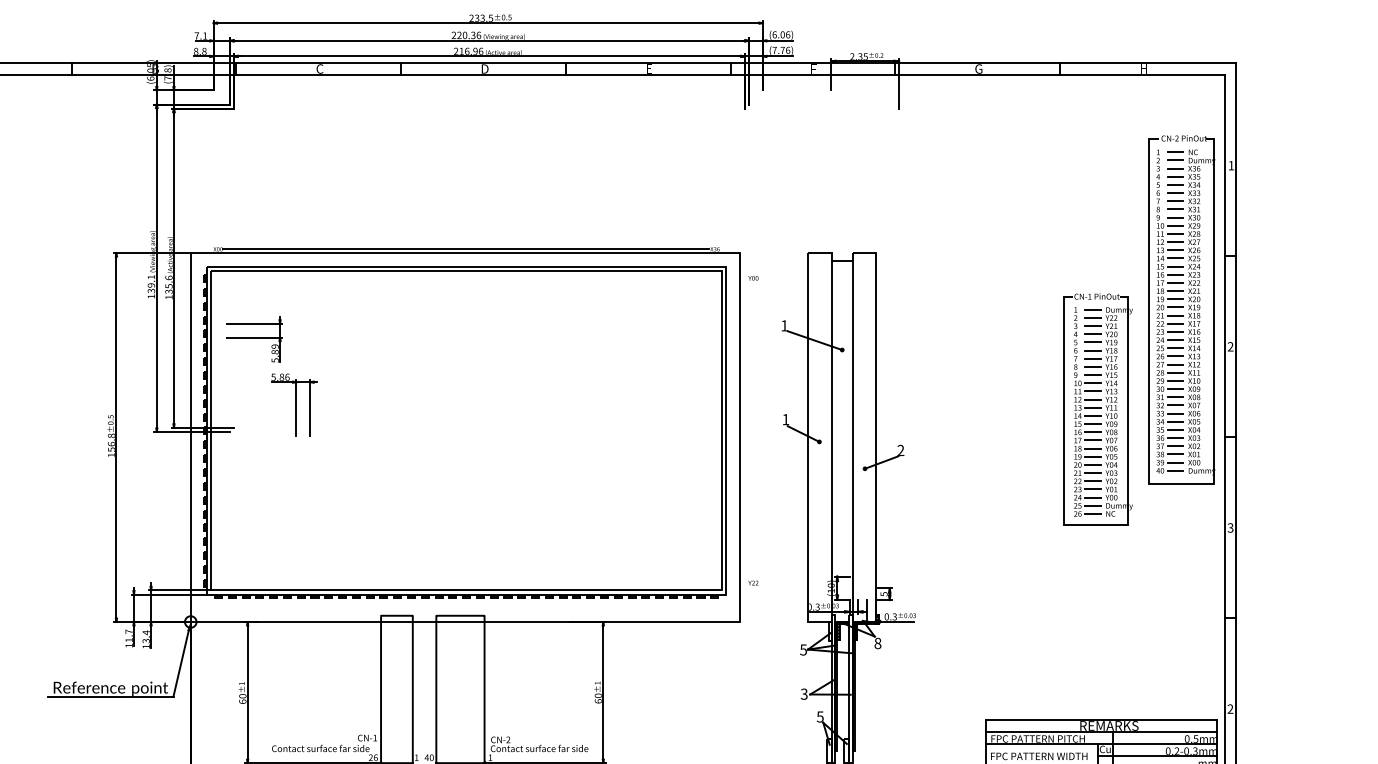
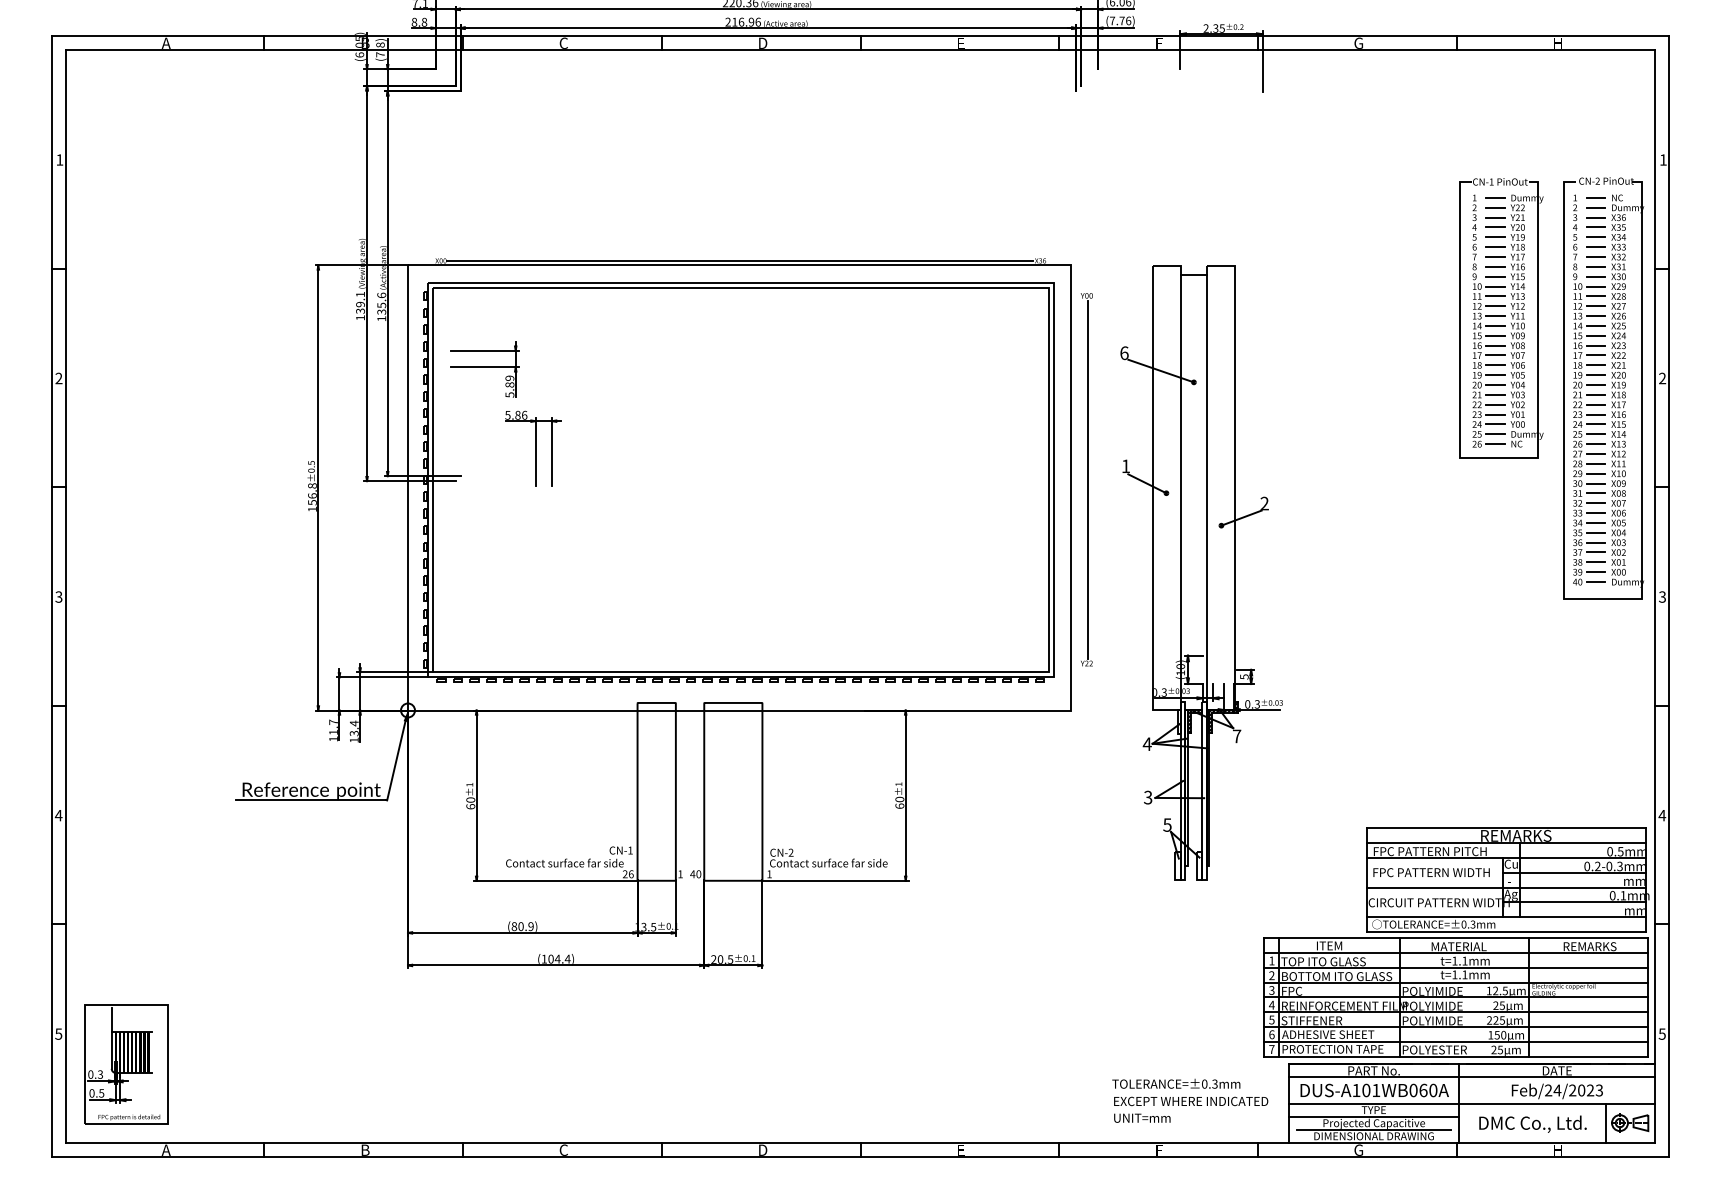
part: (1181, 310) -> (1603, 388), moved
text: (784, 326) -> (1124, 353), 1 -> 6
part: (1098, 409) -> (1501, 318), moved
line: (754, 430) -> (1088, 479), added
text: (877, 643) -> (1236, 736), 8 -> 7
text: (802, 650) -> (1146, 744), 5 -> 4
text: (1230, 709) -> (1662, 815), 2 -> 4

